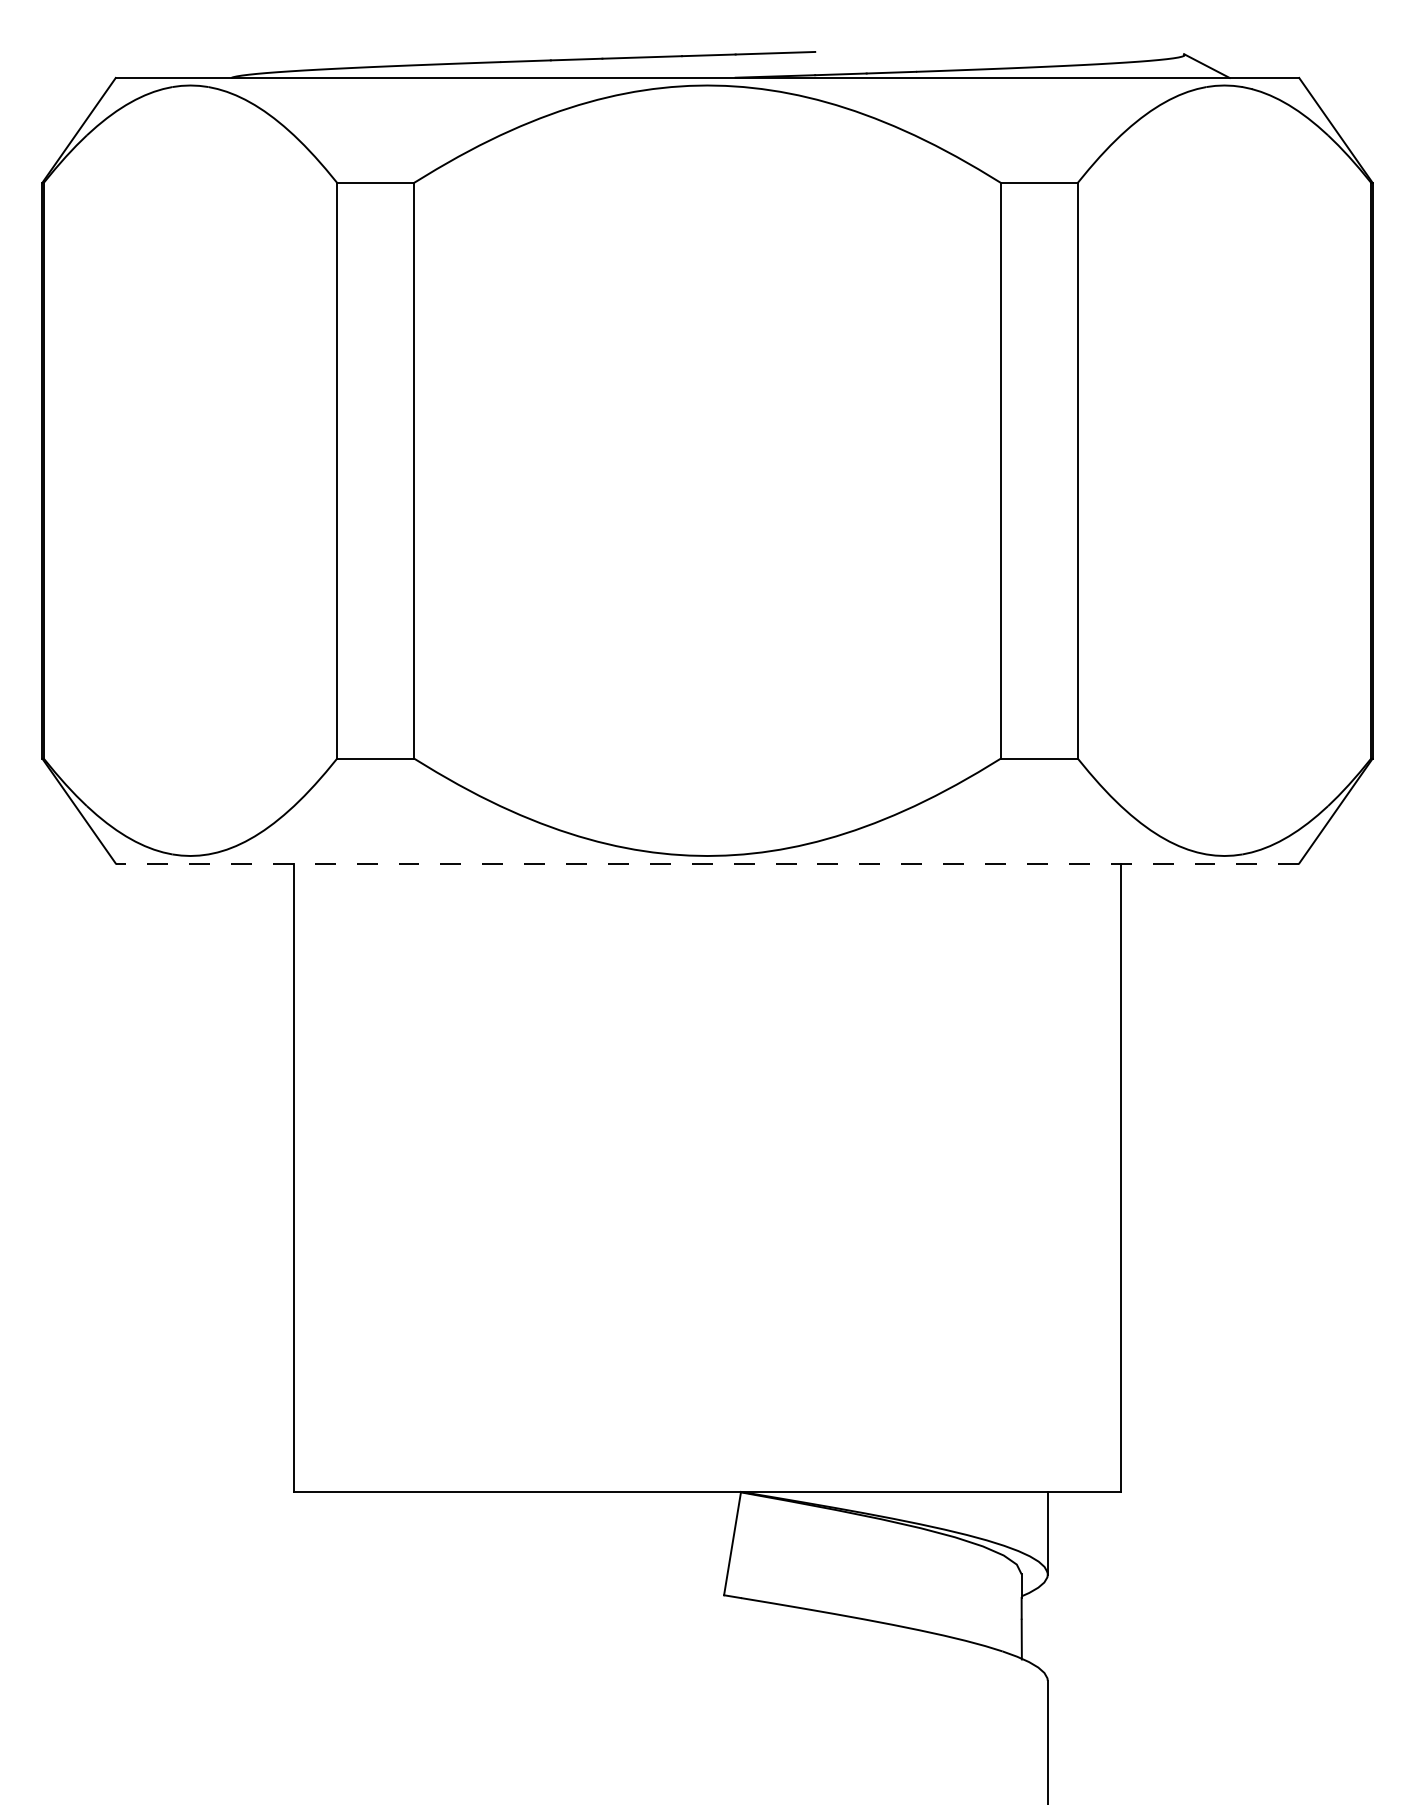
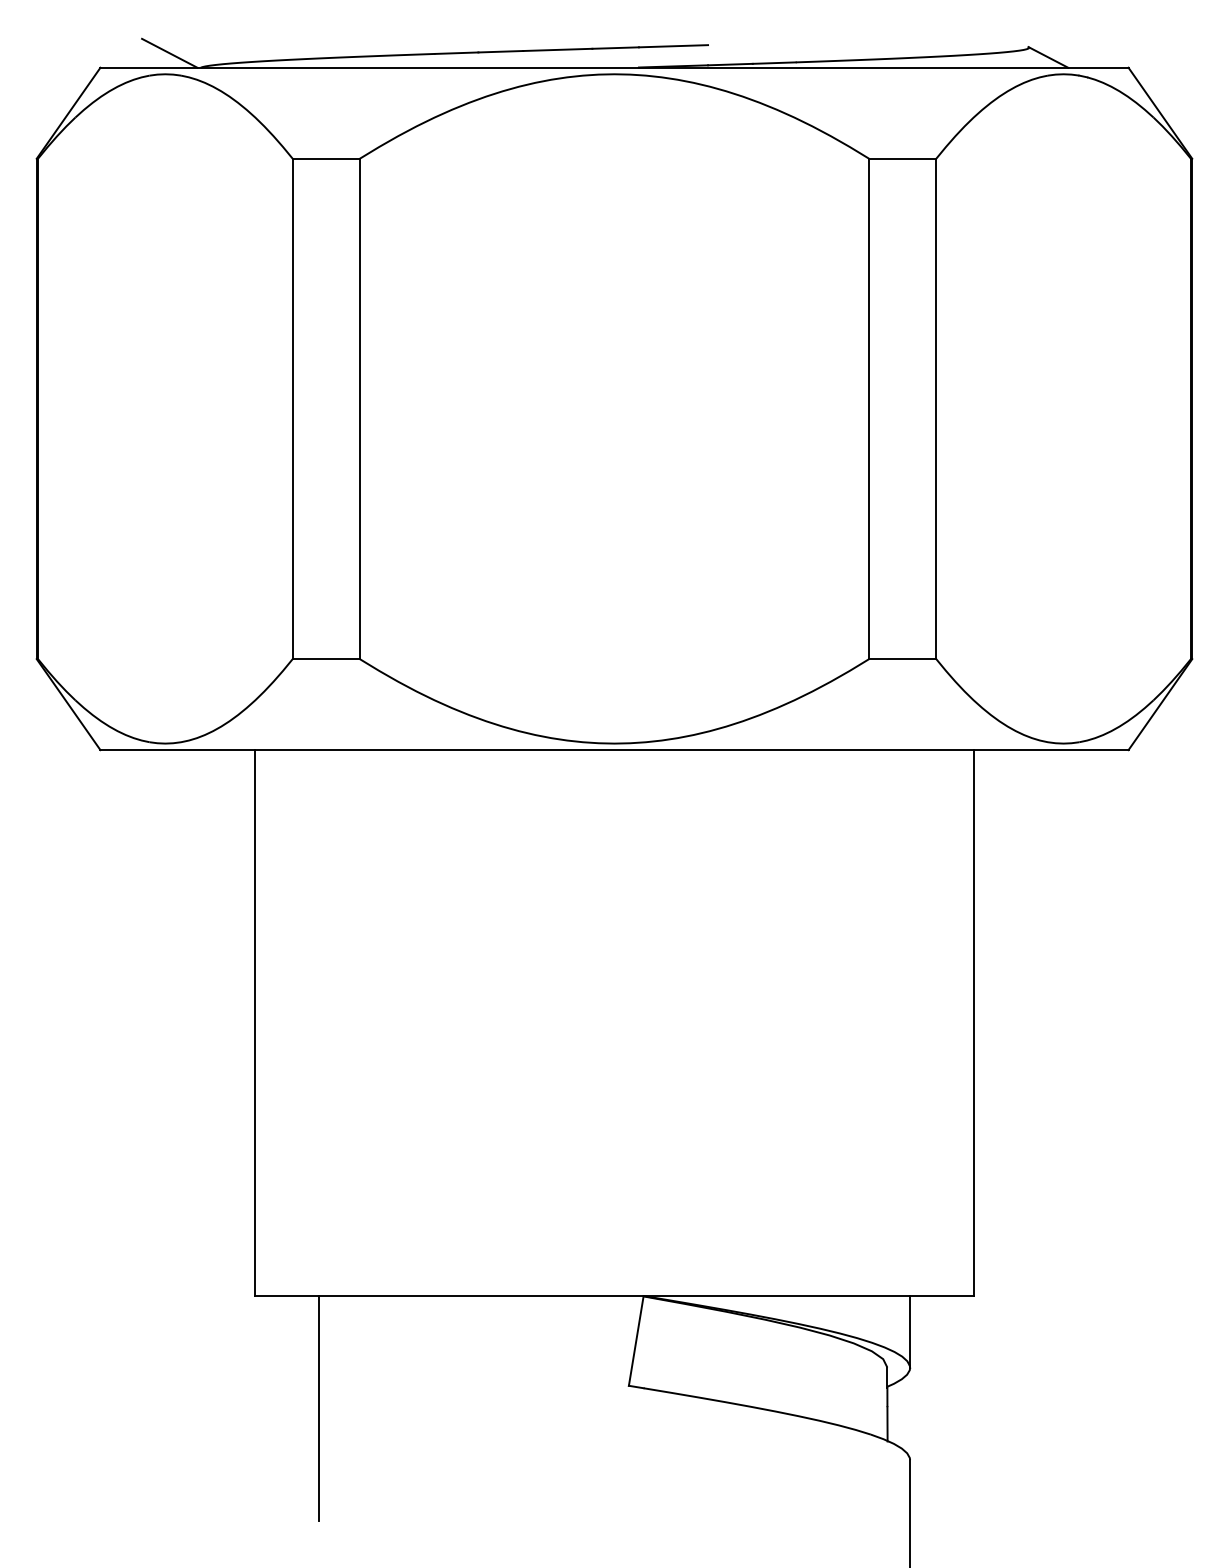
line: (195, 60) -> (169, 52), added
line: (707, 863) -> (614, 750), dashed -> solid
line: (367, 1620) -> (319, 1407), added

